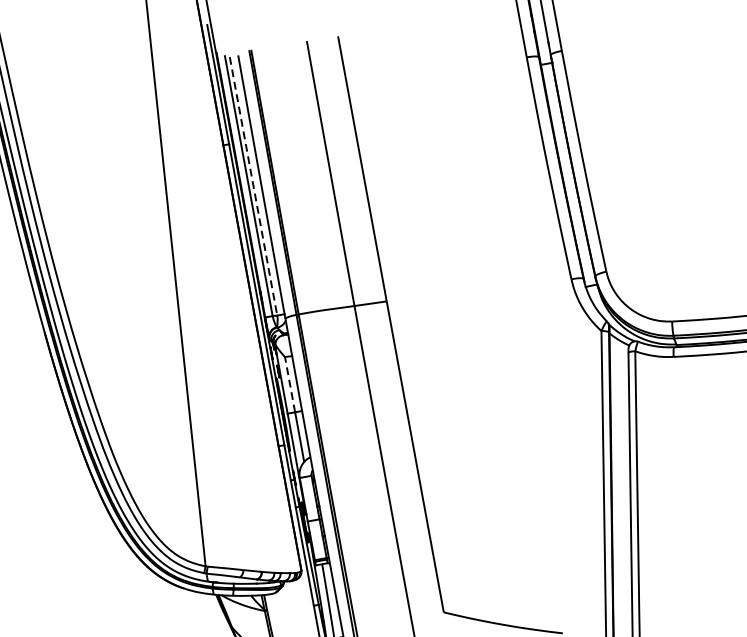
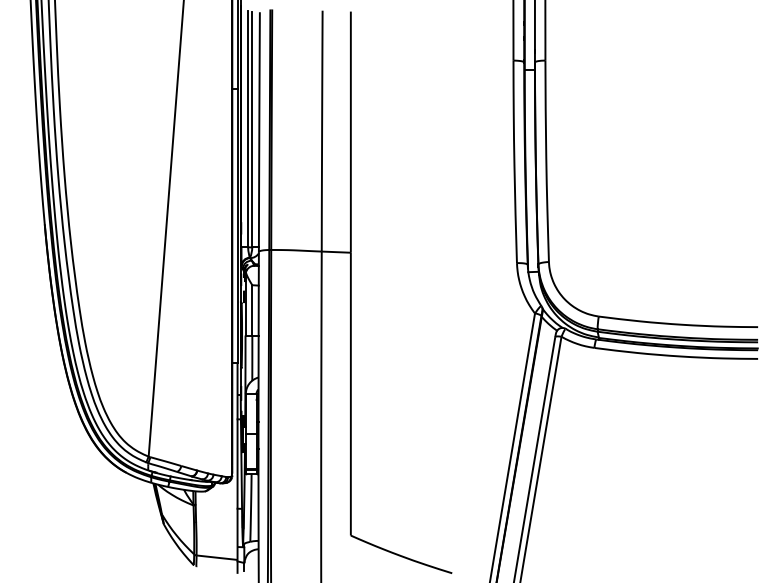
line: (253, 185) -> (252, 129), dashed -> solid
line: (290, 383) -> (252, 309), dashed -> solid

